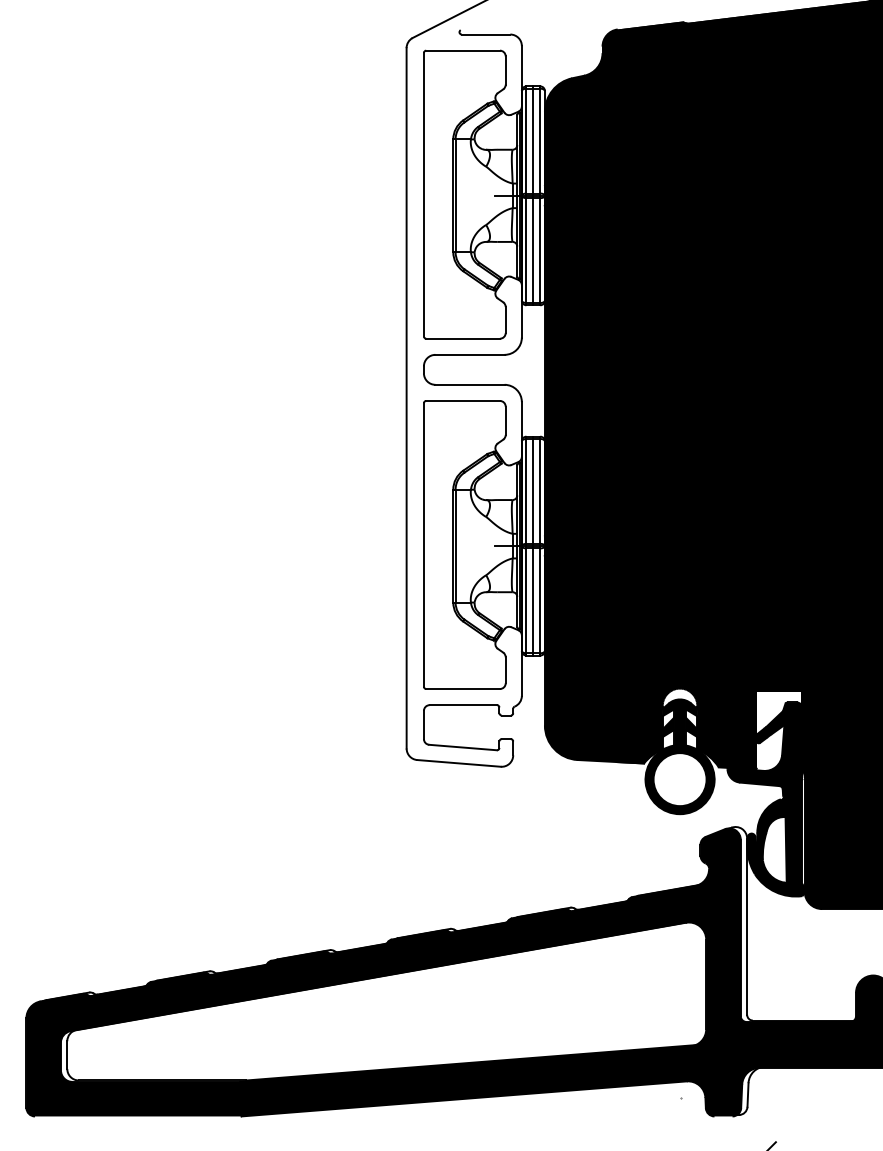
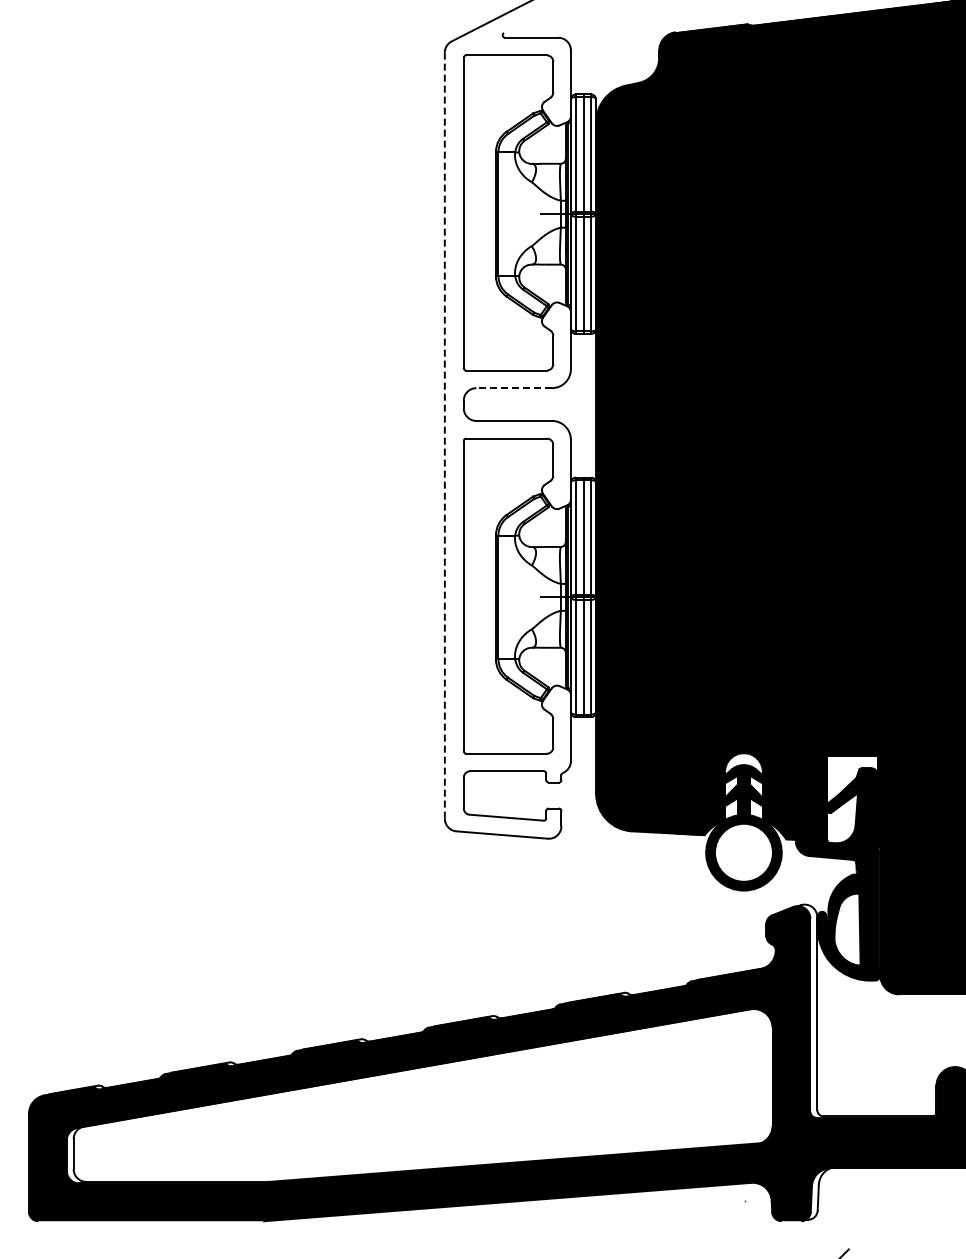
line: (470, 355) -> (514, 388), solid -> dashed
line: (406, 399) -> (444, 436), solid -> dashed

